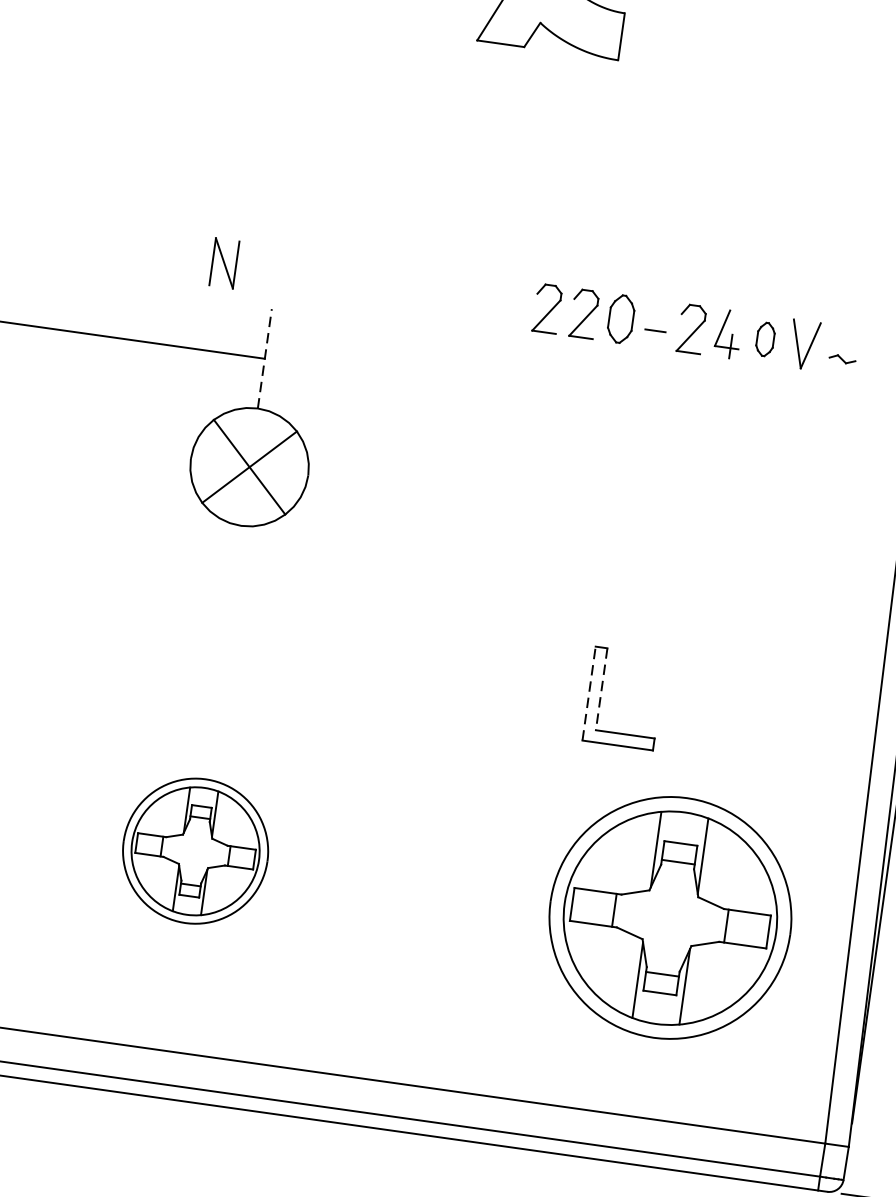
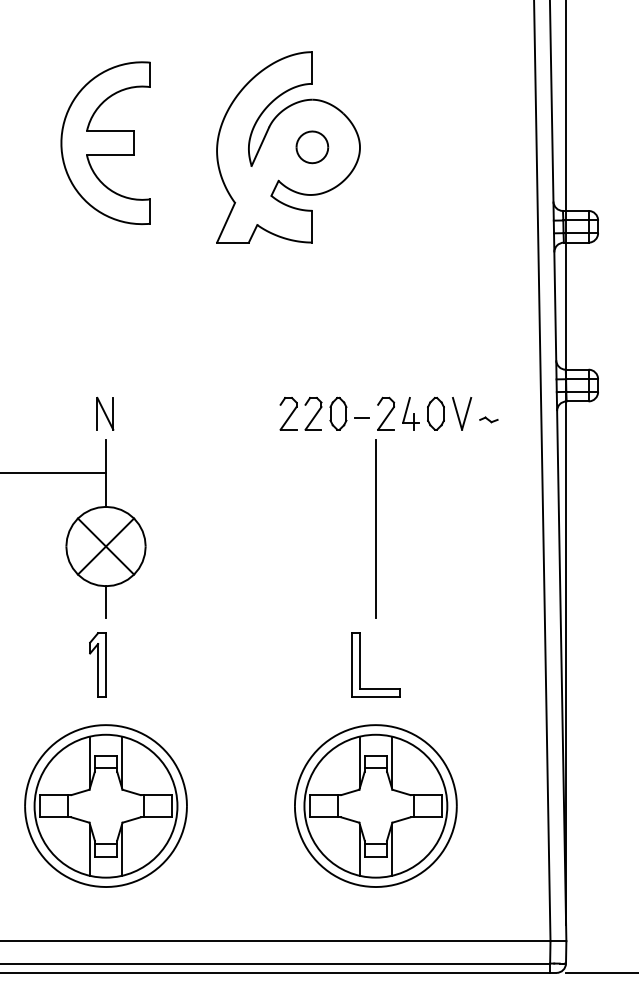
part: (224, 262) -> (105, 413), moved
part: (764, 338) -> (435, 413), size x1.43
line: (265, 359) -> (106, 473), dashed -> solid
line: (652, 496) -> (375, 528), added
line: (238, 548) -> (106, 601), added
part: (212, 639) -> (97, 664), added
line: (602, 688) -> (360, 660), dashed -> solid
line: (589, 693) -> (352, 664), dashed -> solid
part: (194, 850) -> (105, 805), size x1.67
part: (670, 917) -> (375, 805), moved

